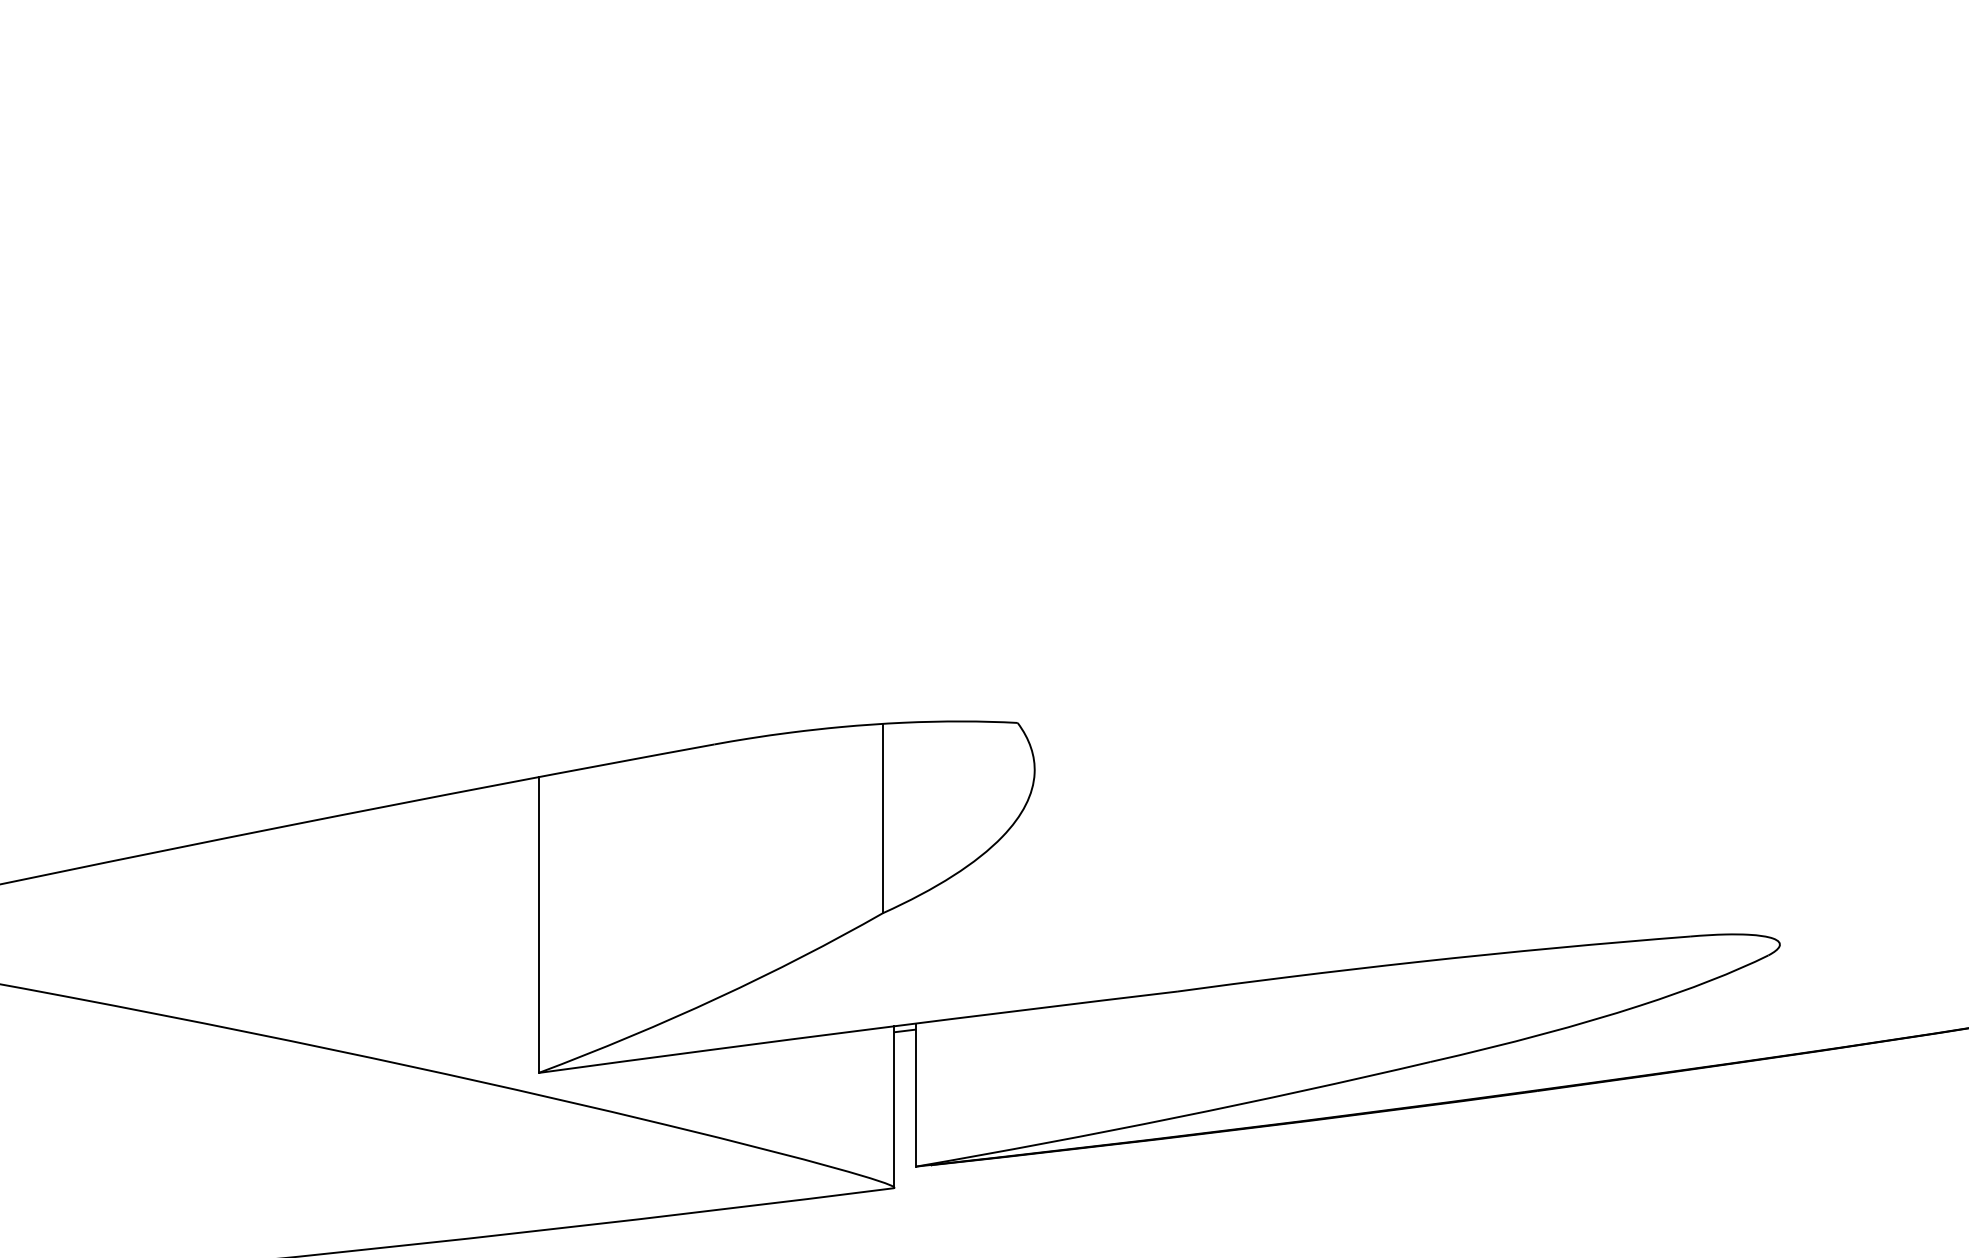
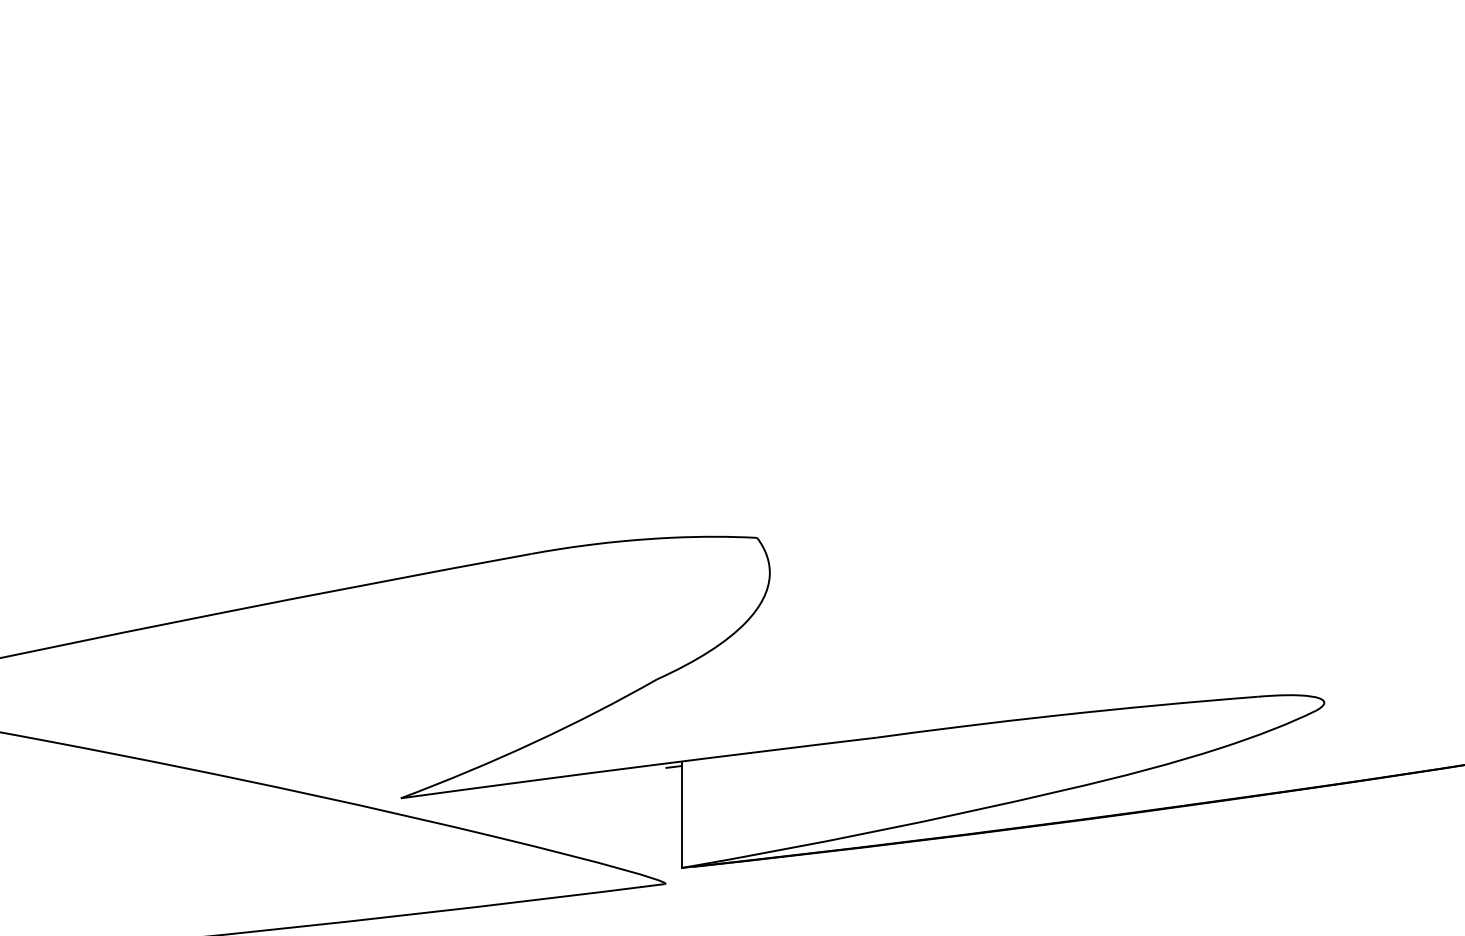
line: (882, 818) -> (656, 608), removed
line: (538, 924) -> (400, 687), removed
line: (894, 1106) -> (665, 823), removed

